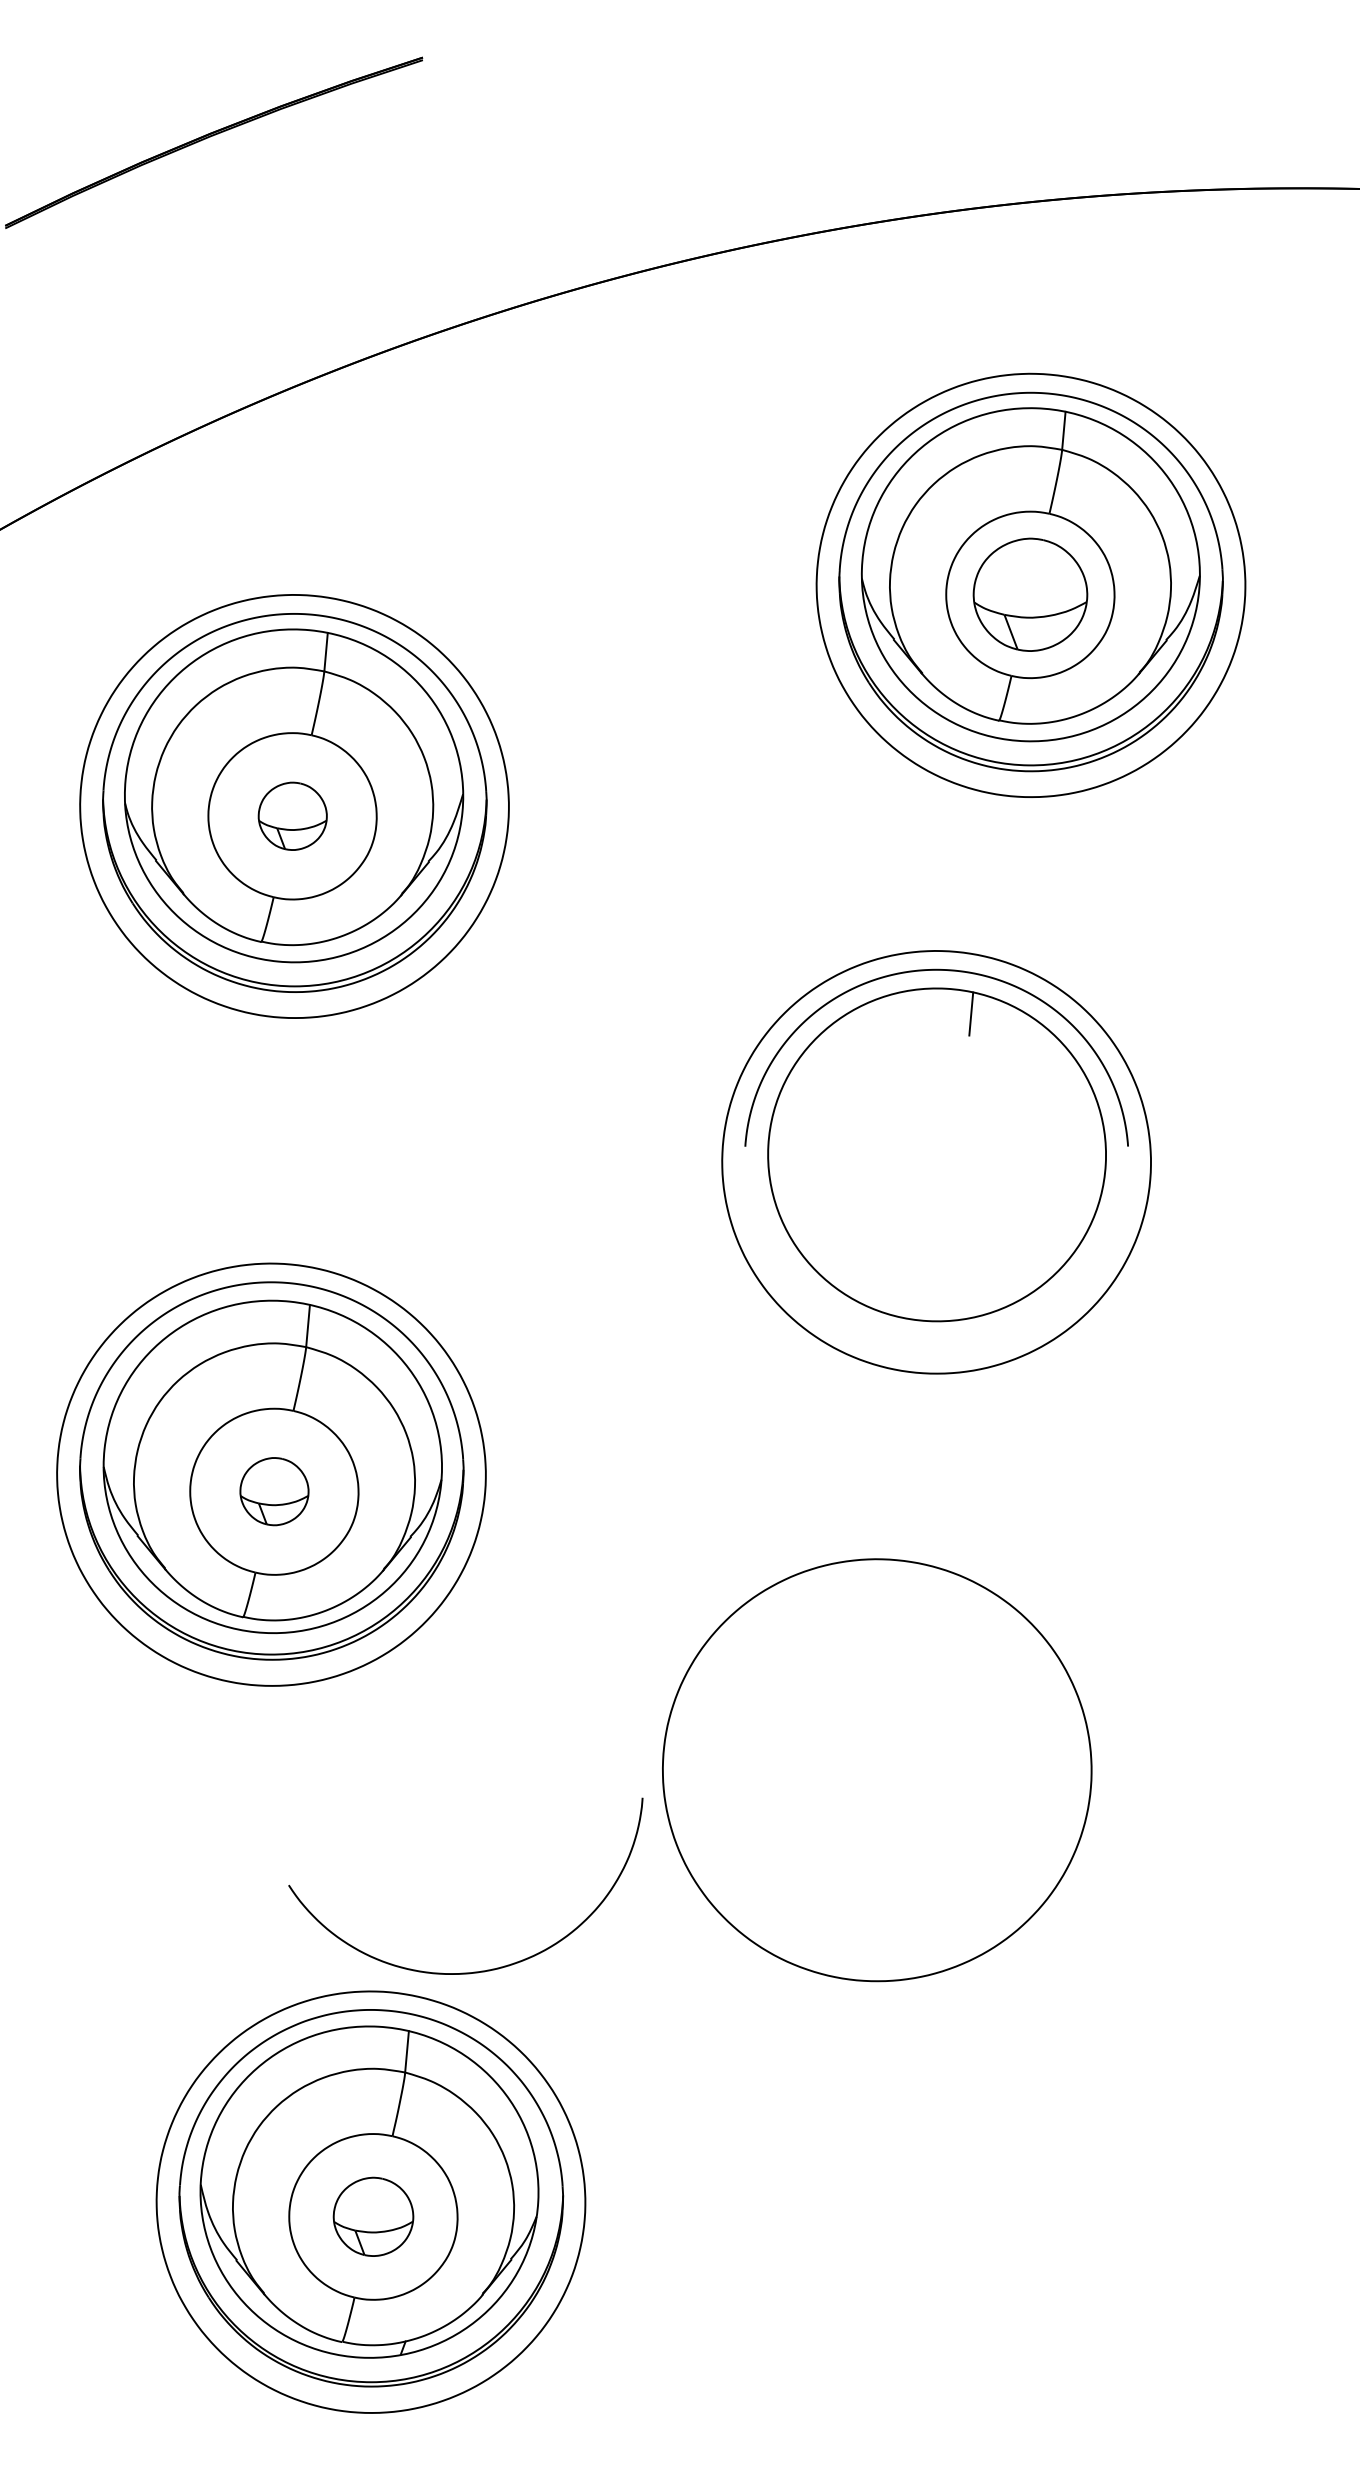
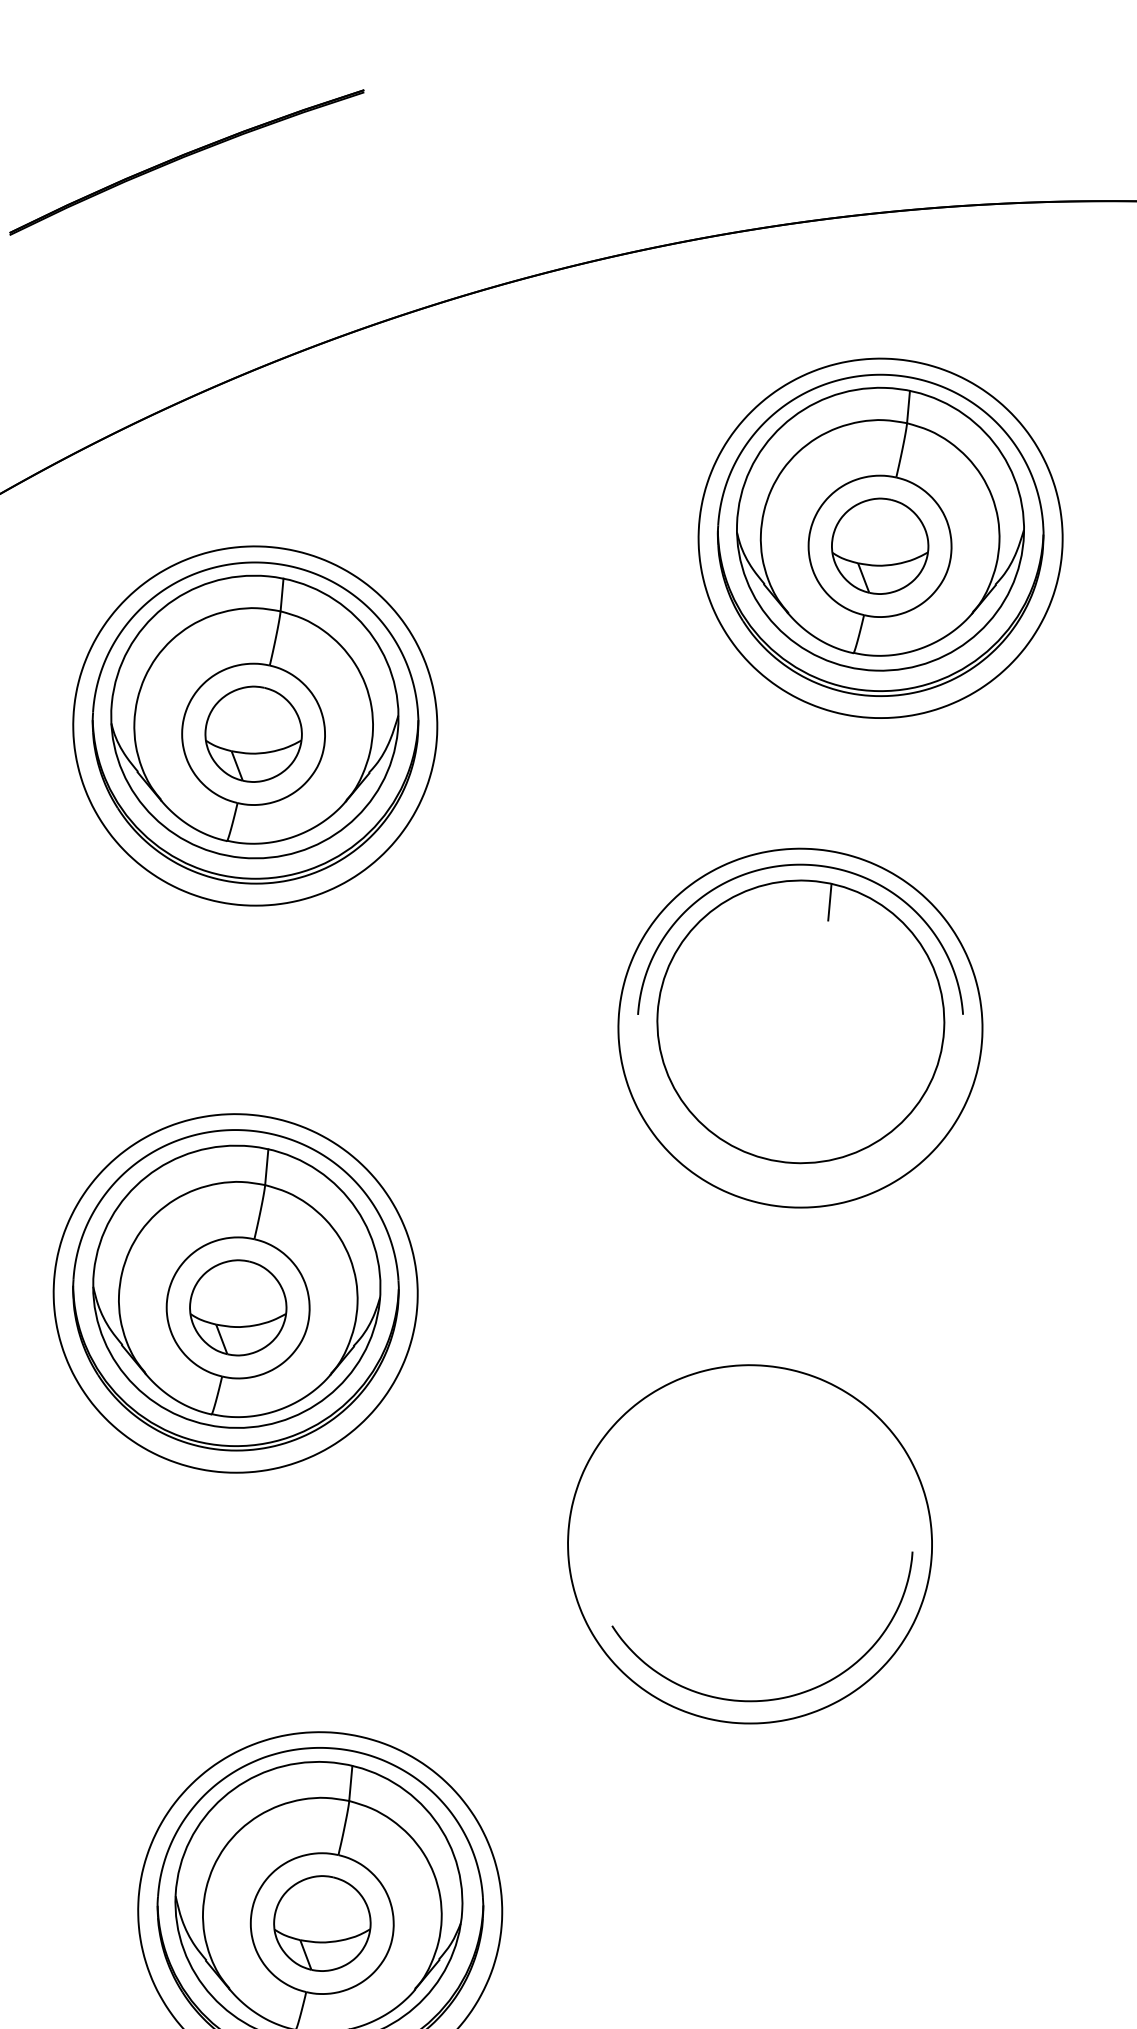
part: (292, 816) -> (253, 734), size x1.67
part: (274, 1491) -> (238, 1307), size x1.67
curve: (473, 1971) -> (768, 1699), moved
part: (373, 2216) -> (322, 1923), size x1.43

